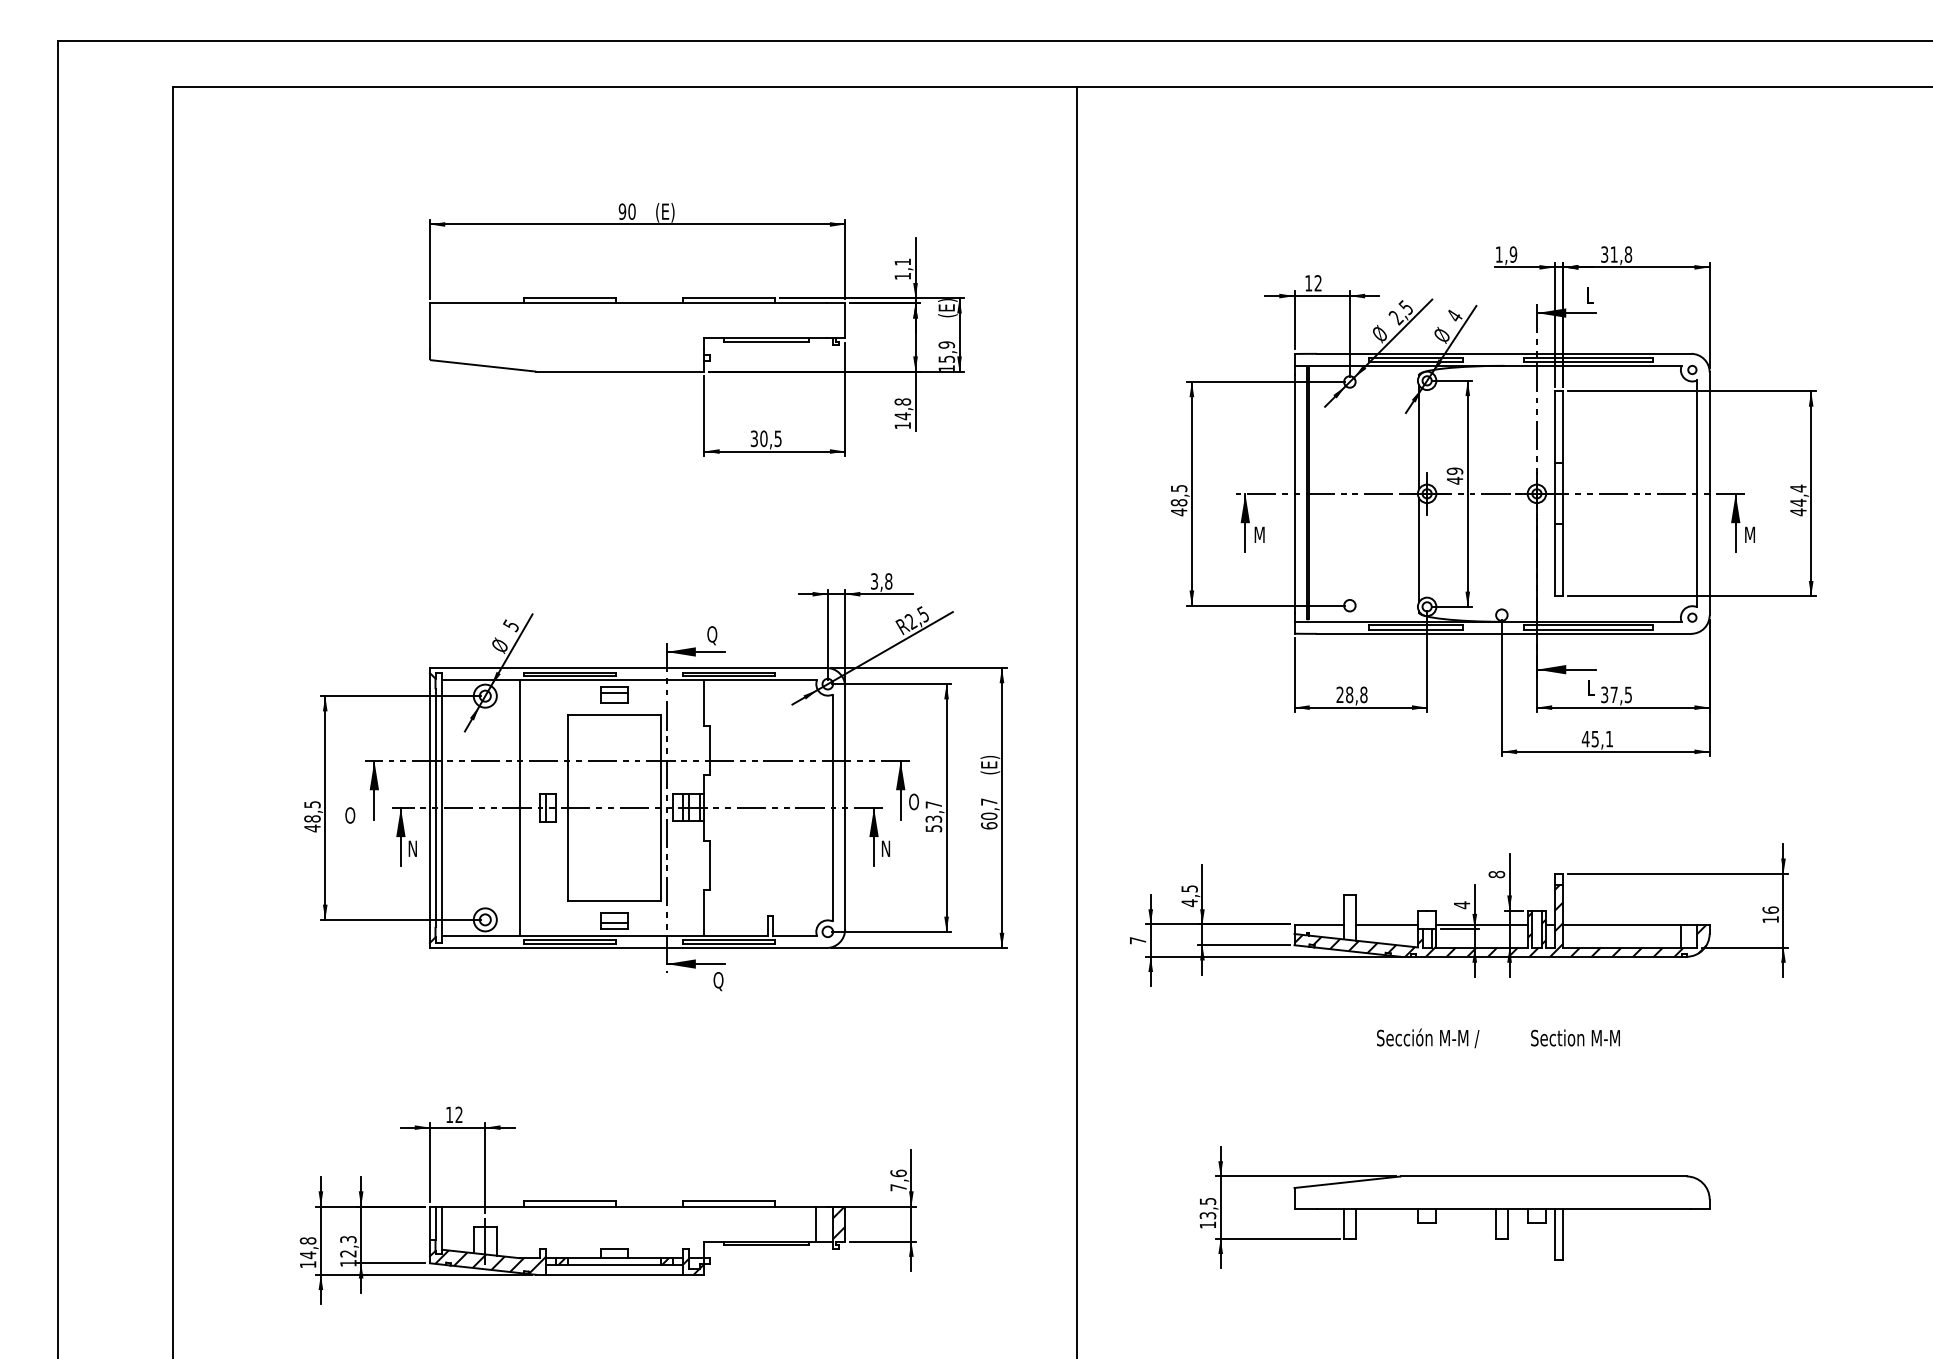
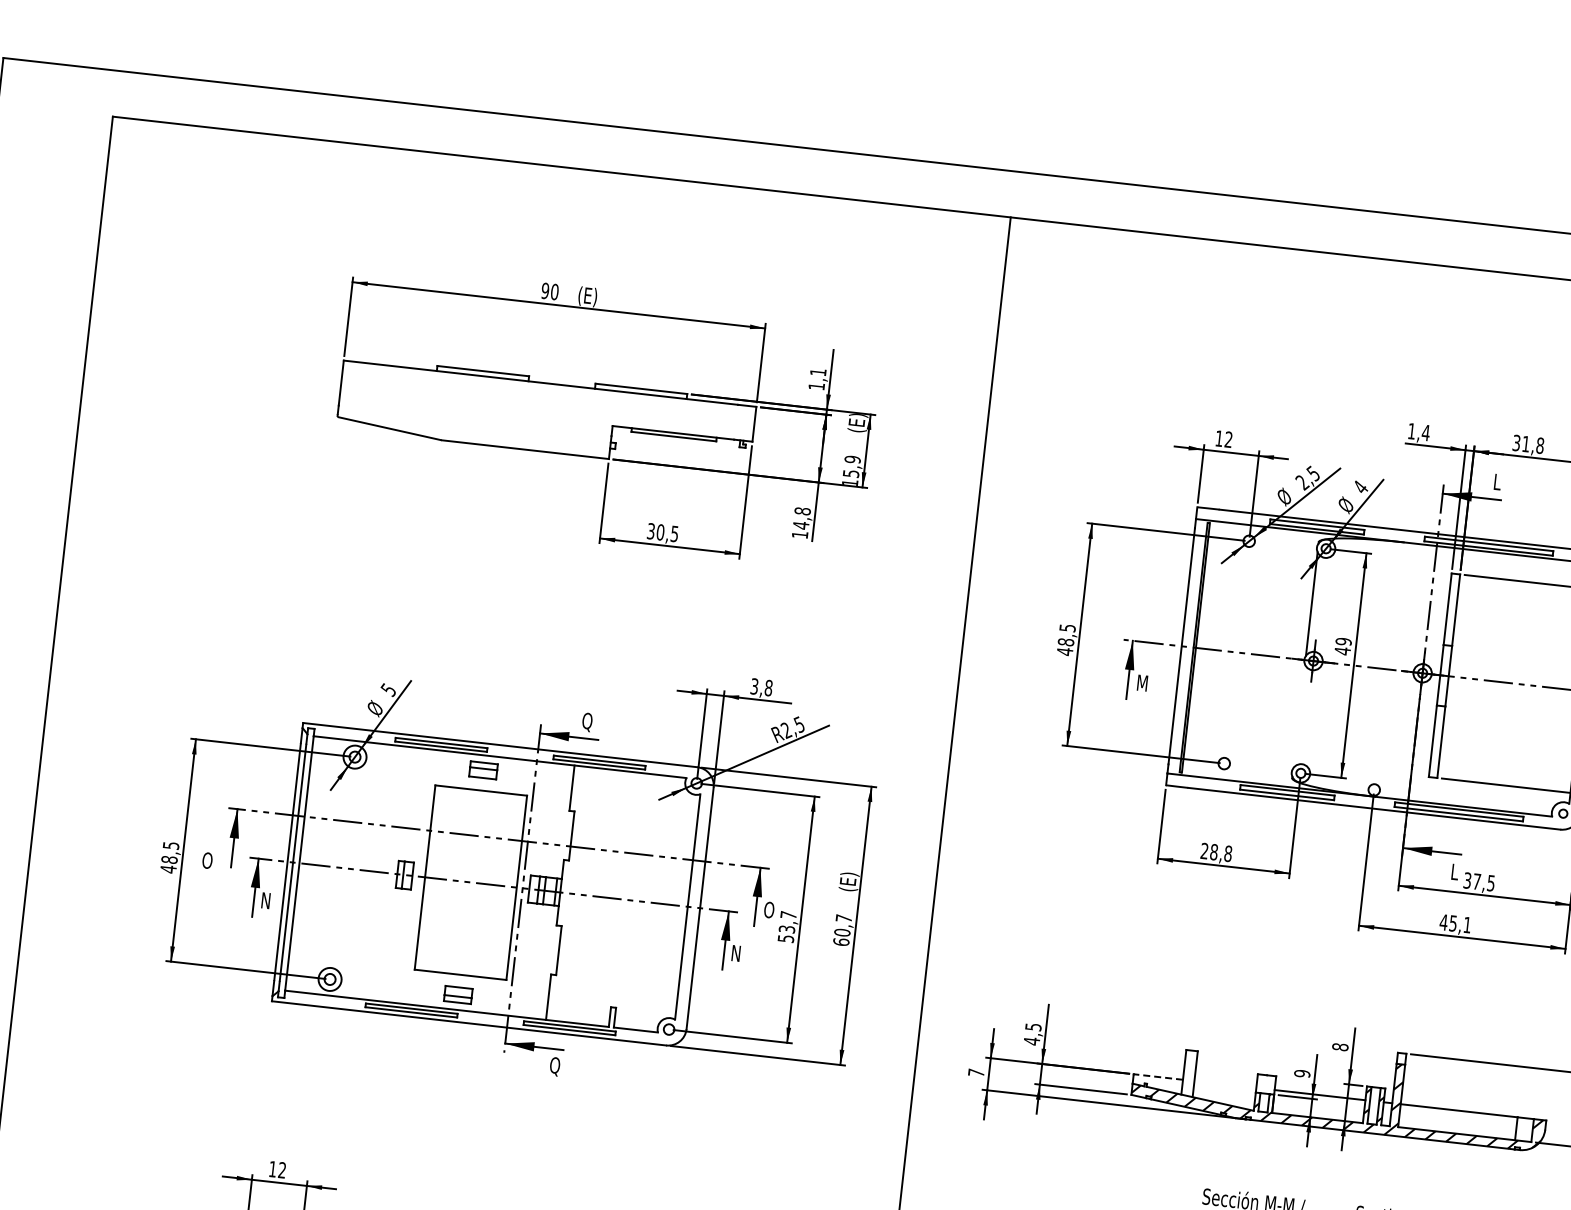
text: (1513, 254) -> (1426, 432), 1,9 -> 1,4
line: (1419, 550) -> (1299, 716), removed
line: (519, 808) -> (376, 872), removed
text: (1461, 905) -> (1301, 1073), 4 -> 9
line: (1319, 924) -> (1158, 1077), solid -> dashed
line: (1386, 924) -> (1225, 1084), removed

